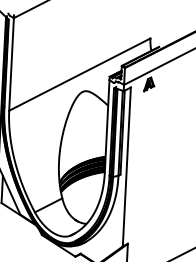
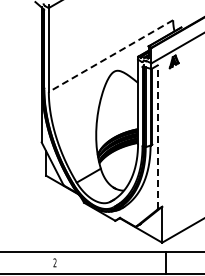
line: (79, 75) -> (110, 56), solid -> dashed
line: (126, 167) -> (157, 137), solid -> dashed

